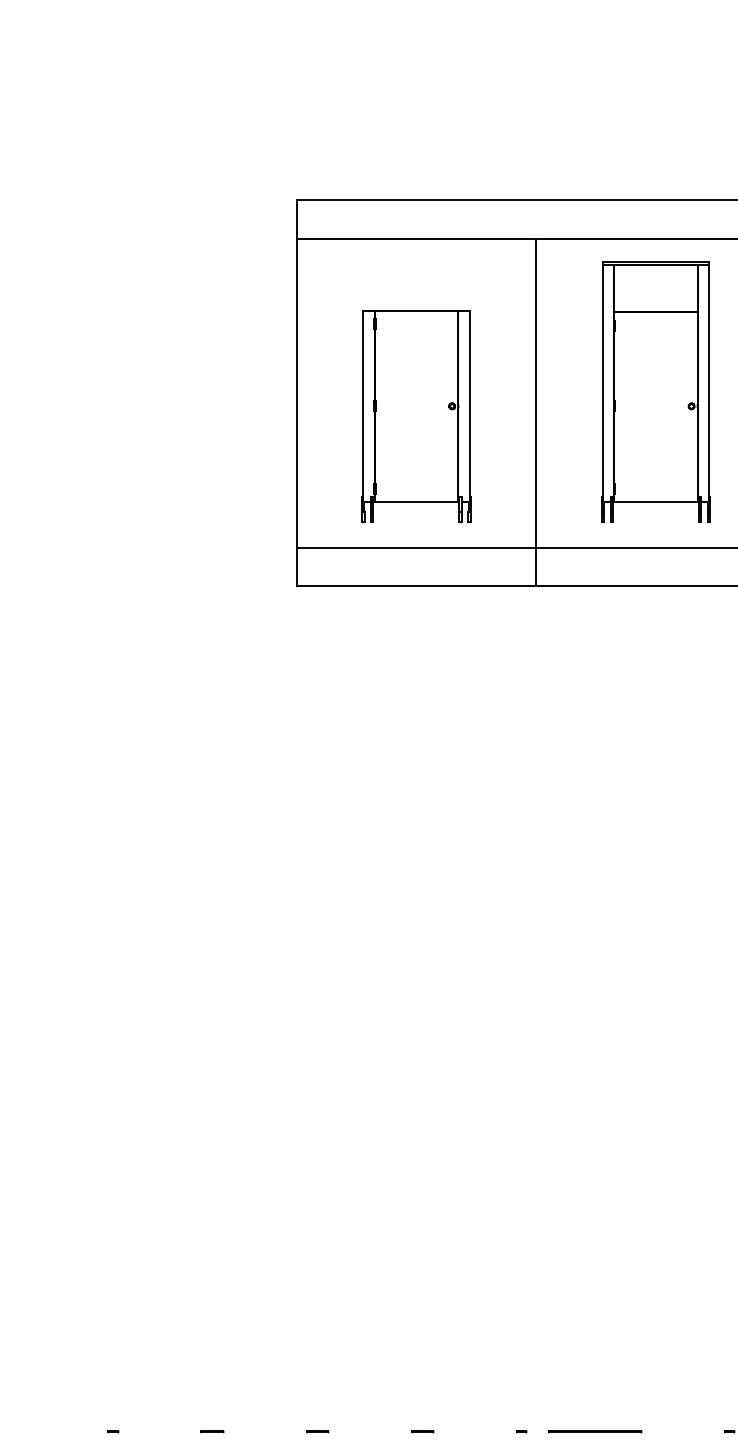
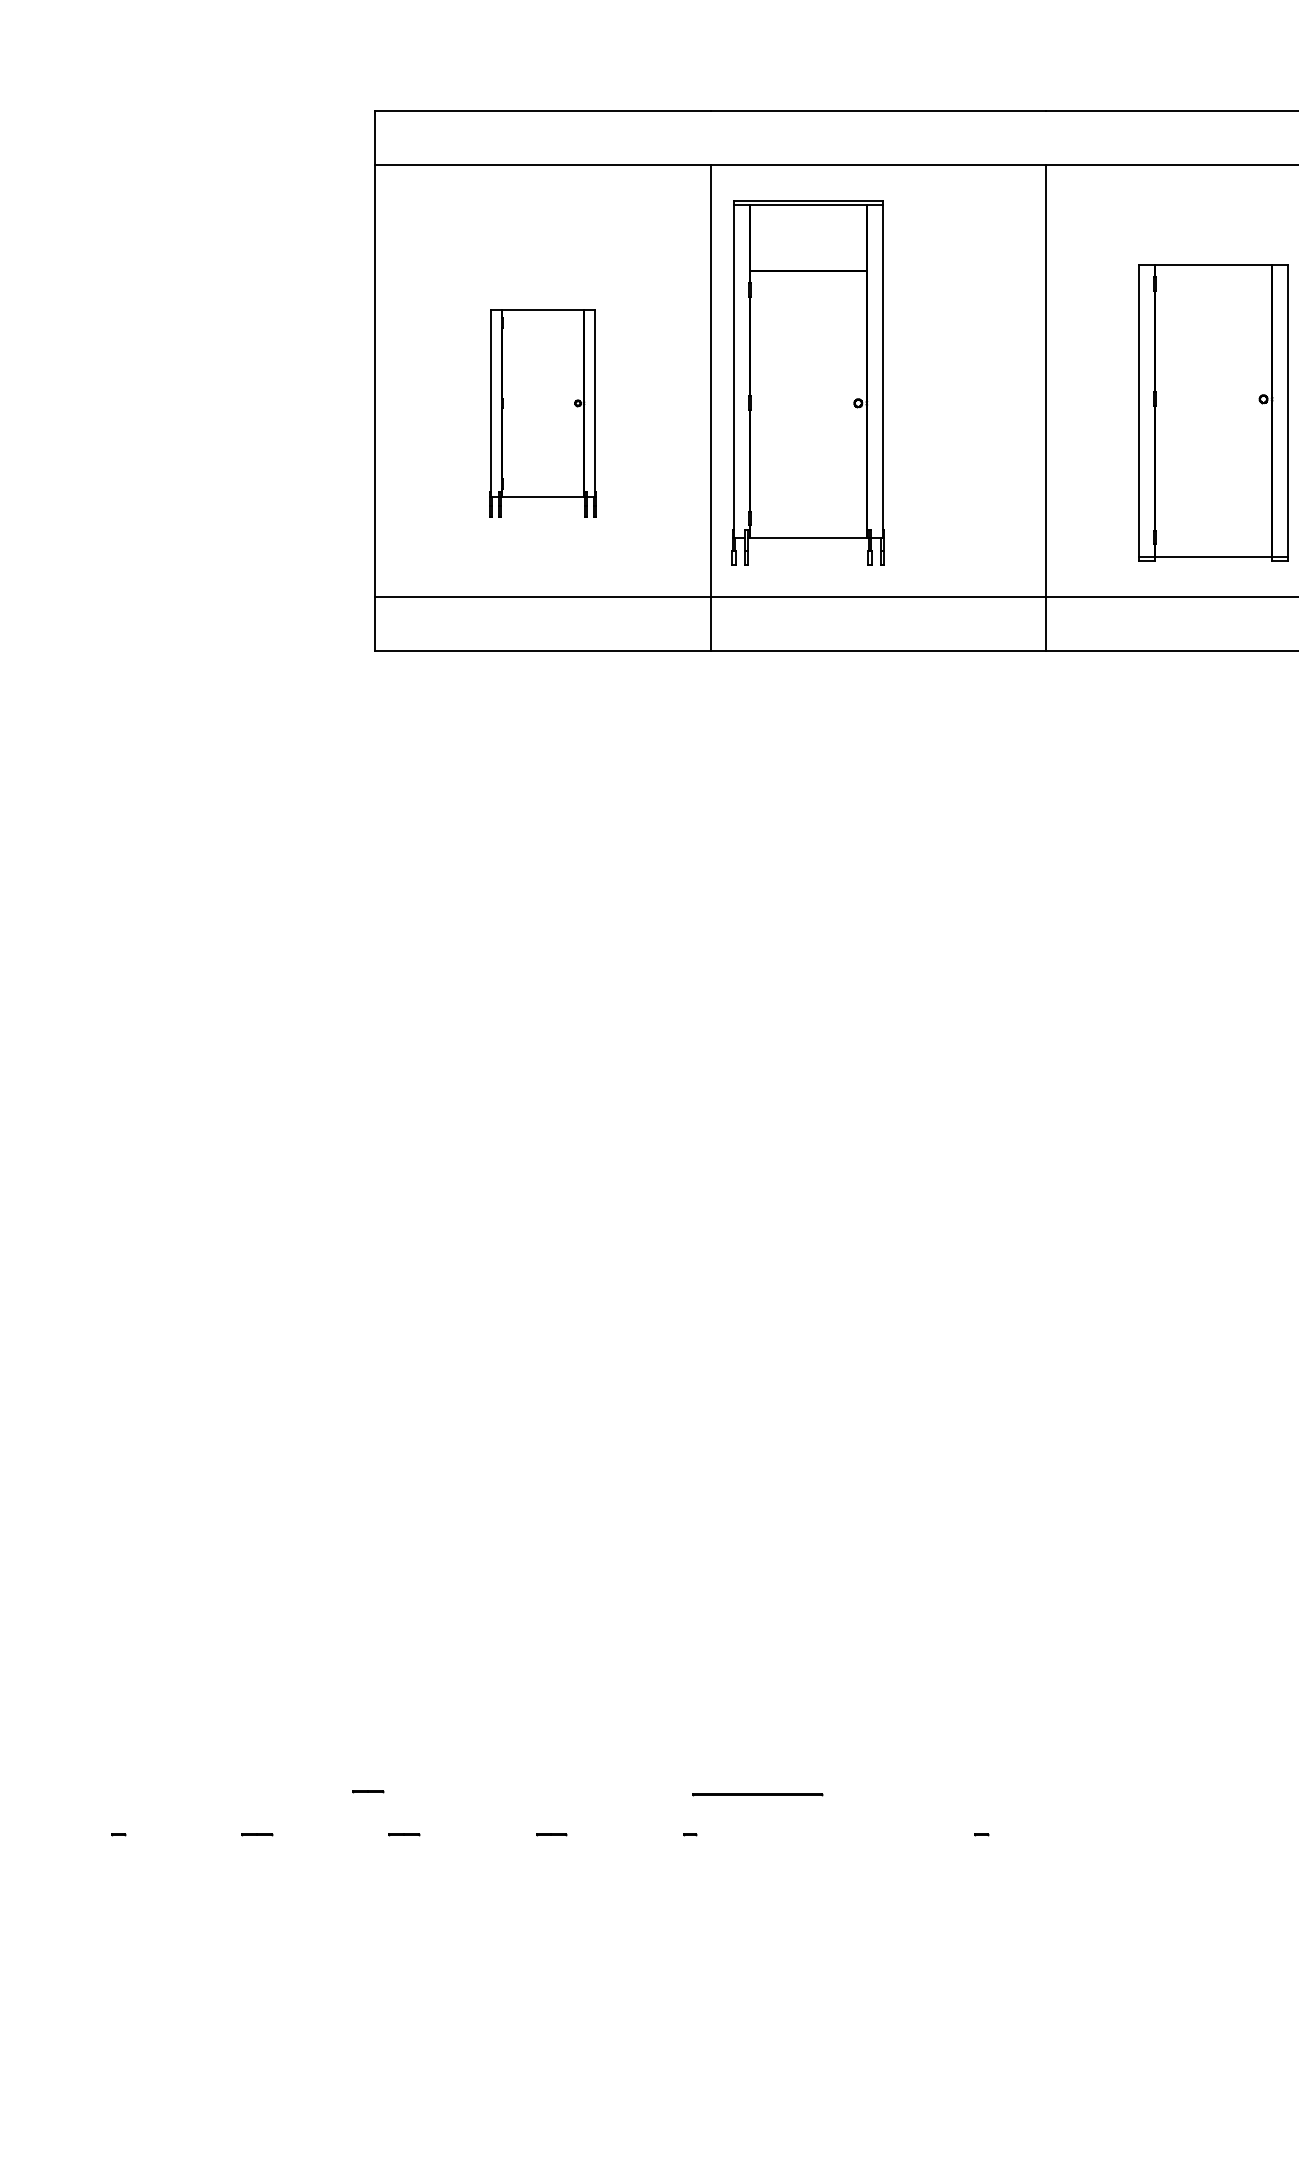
part: (655, 391) -> (807, 382), moved
part: (416, 415) -> (542, 412), size x0.7
line: (291, 1400) -> (368, 1791), added
line: (595, 1431) -> (757, 1794), moved

